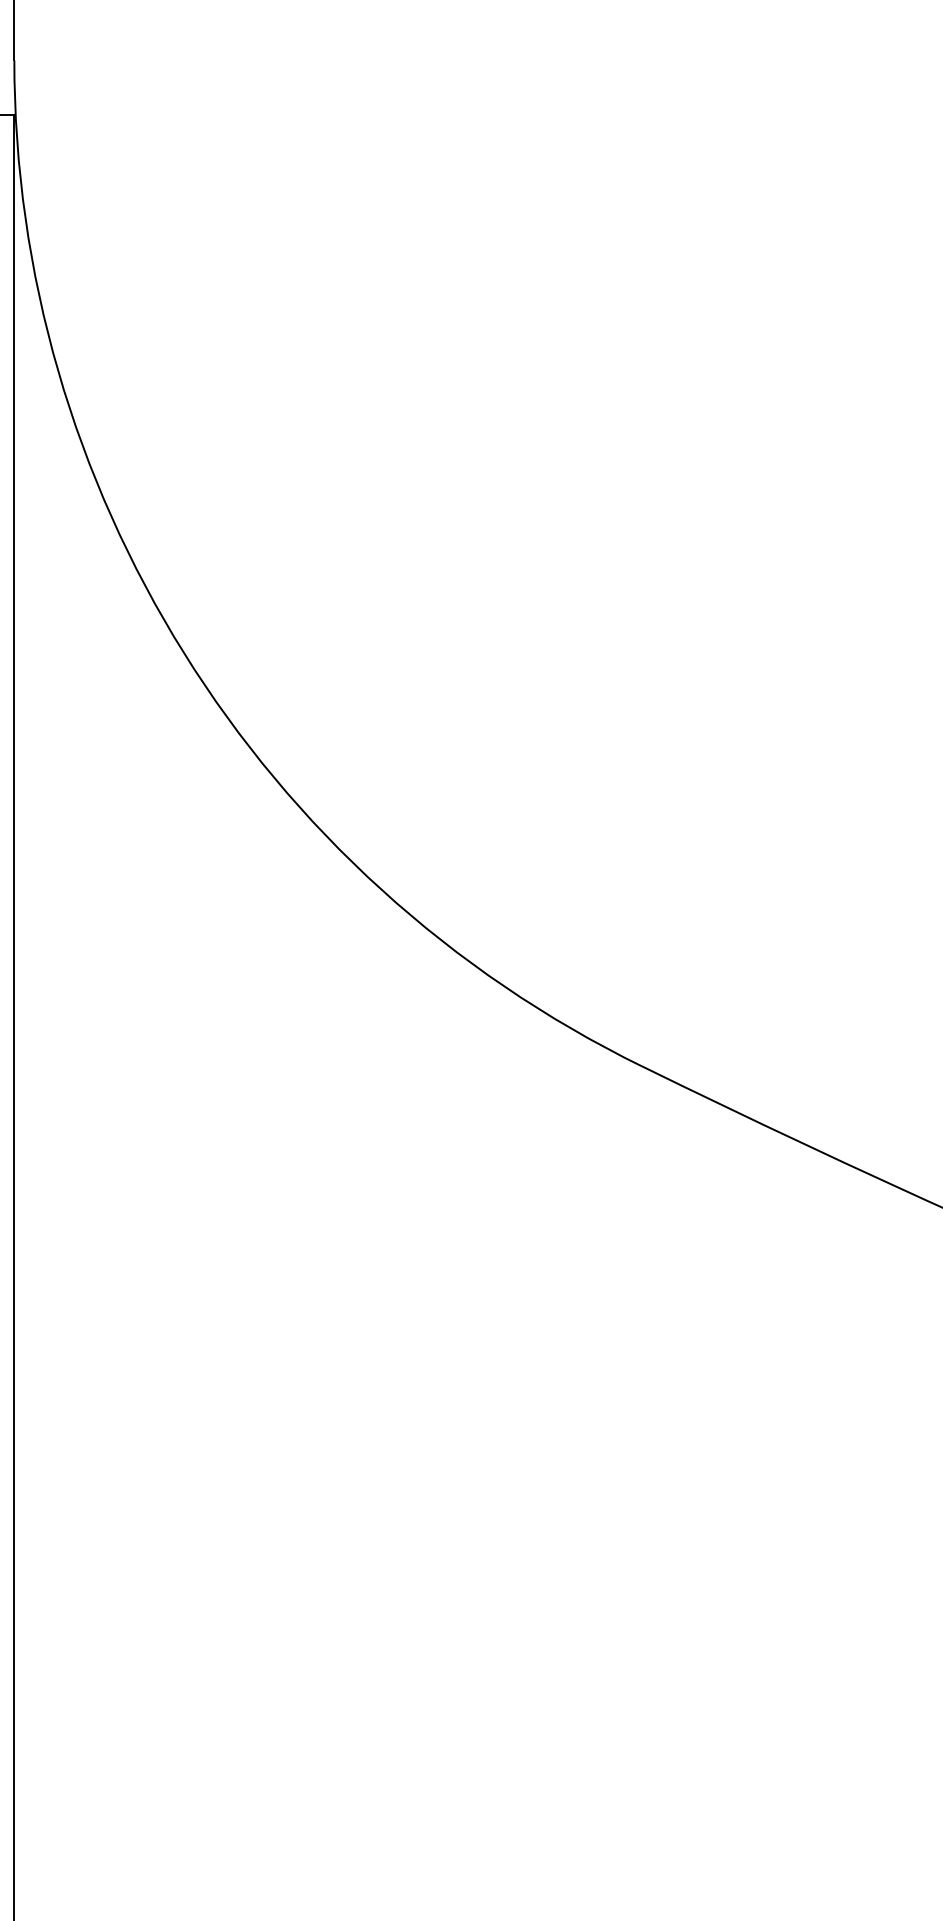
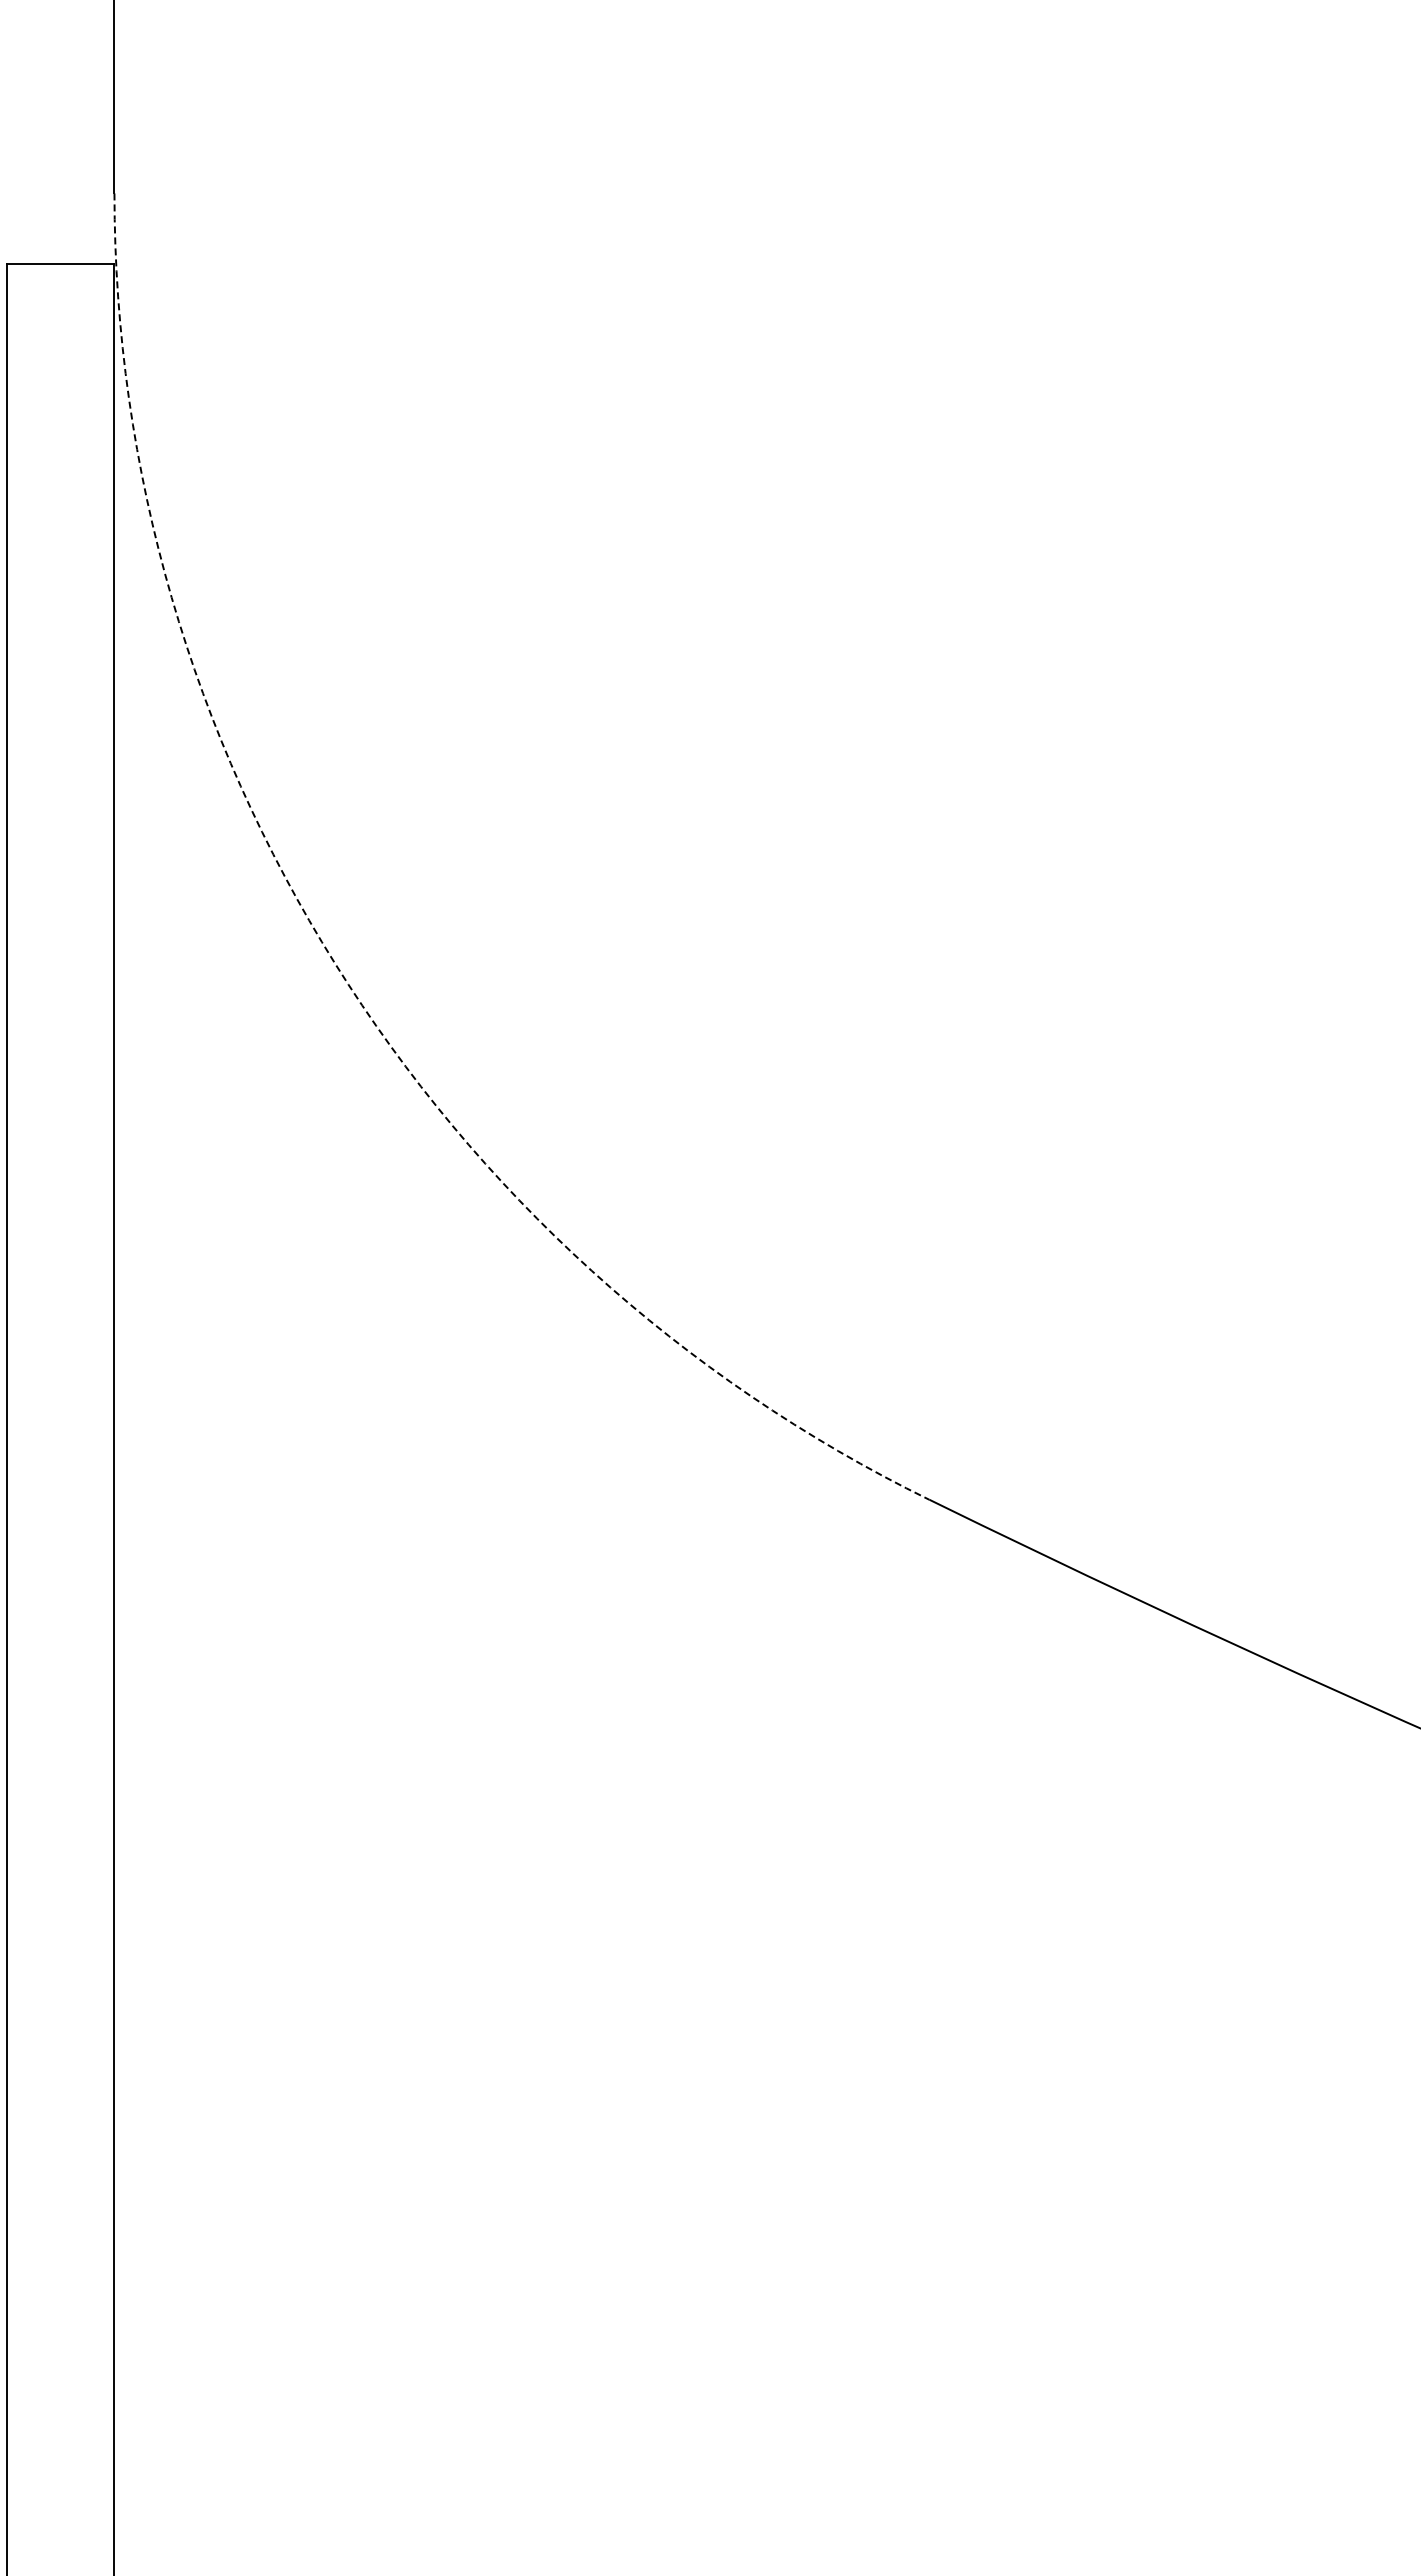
arc: (183, 653) -> (334, 963), solid -> dashed

